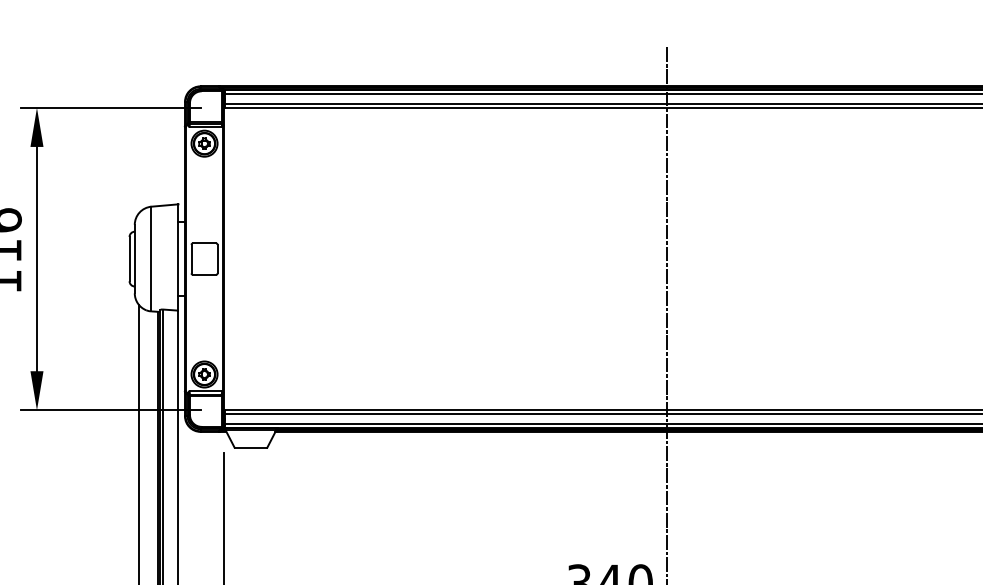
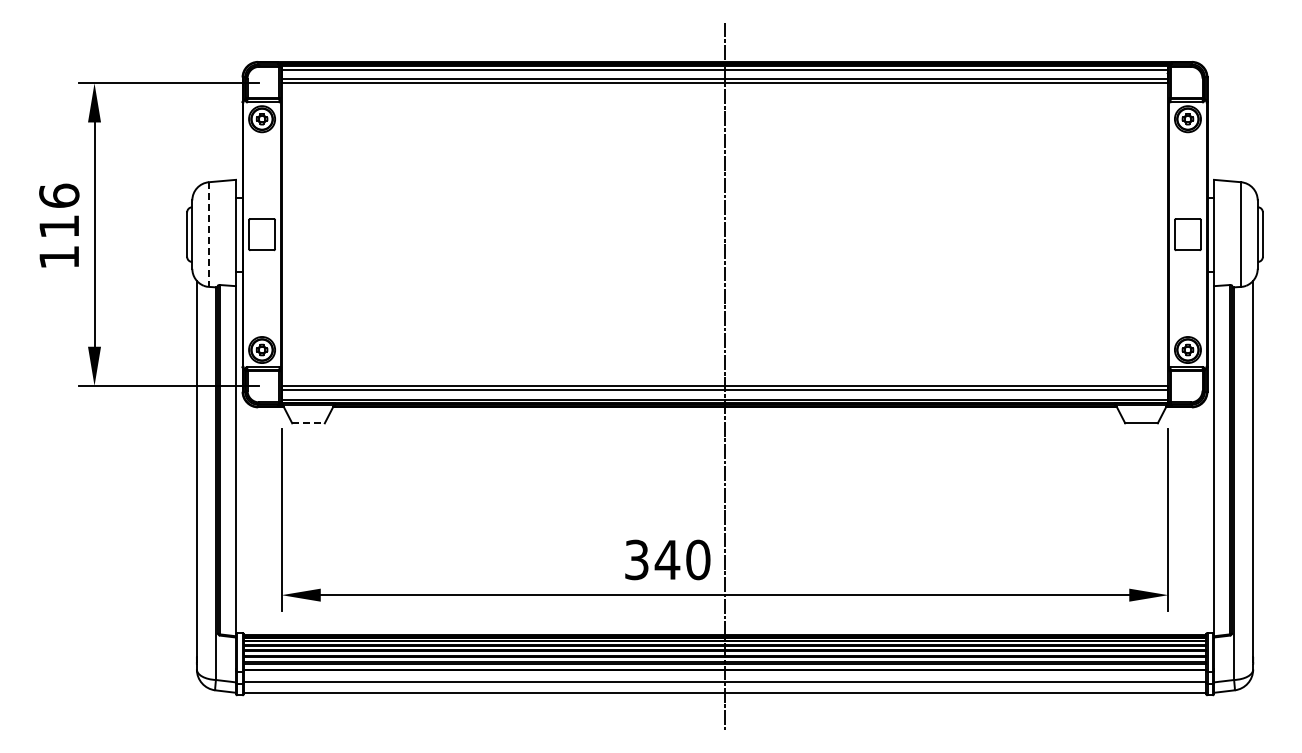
line: (151, 259) -> (209, 235), solid -> dashed
line: (251, 447) -> (309, 423), solid -> dashed

